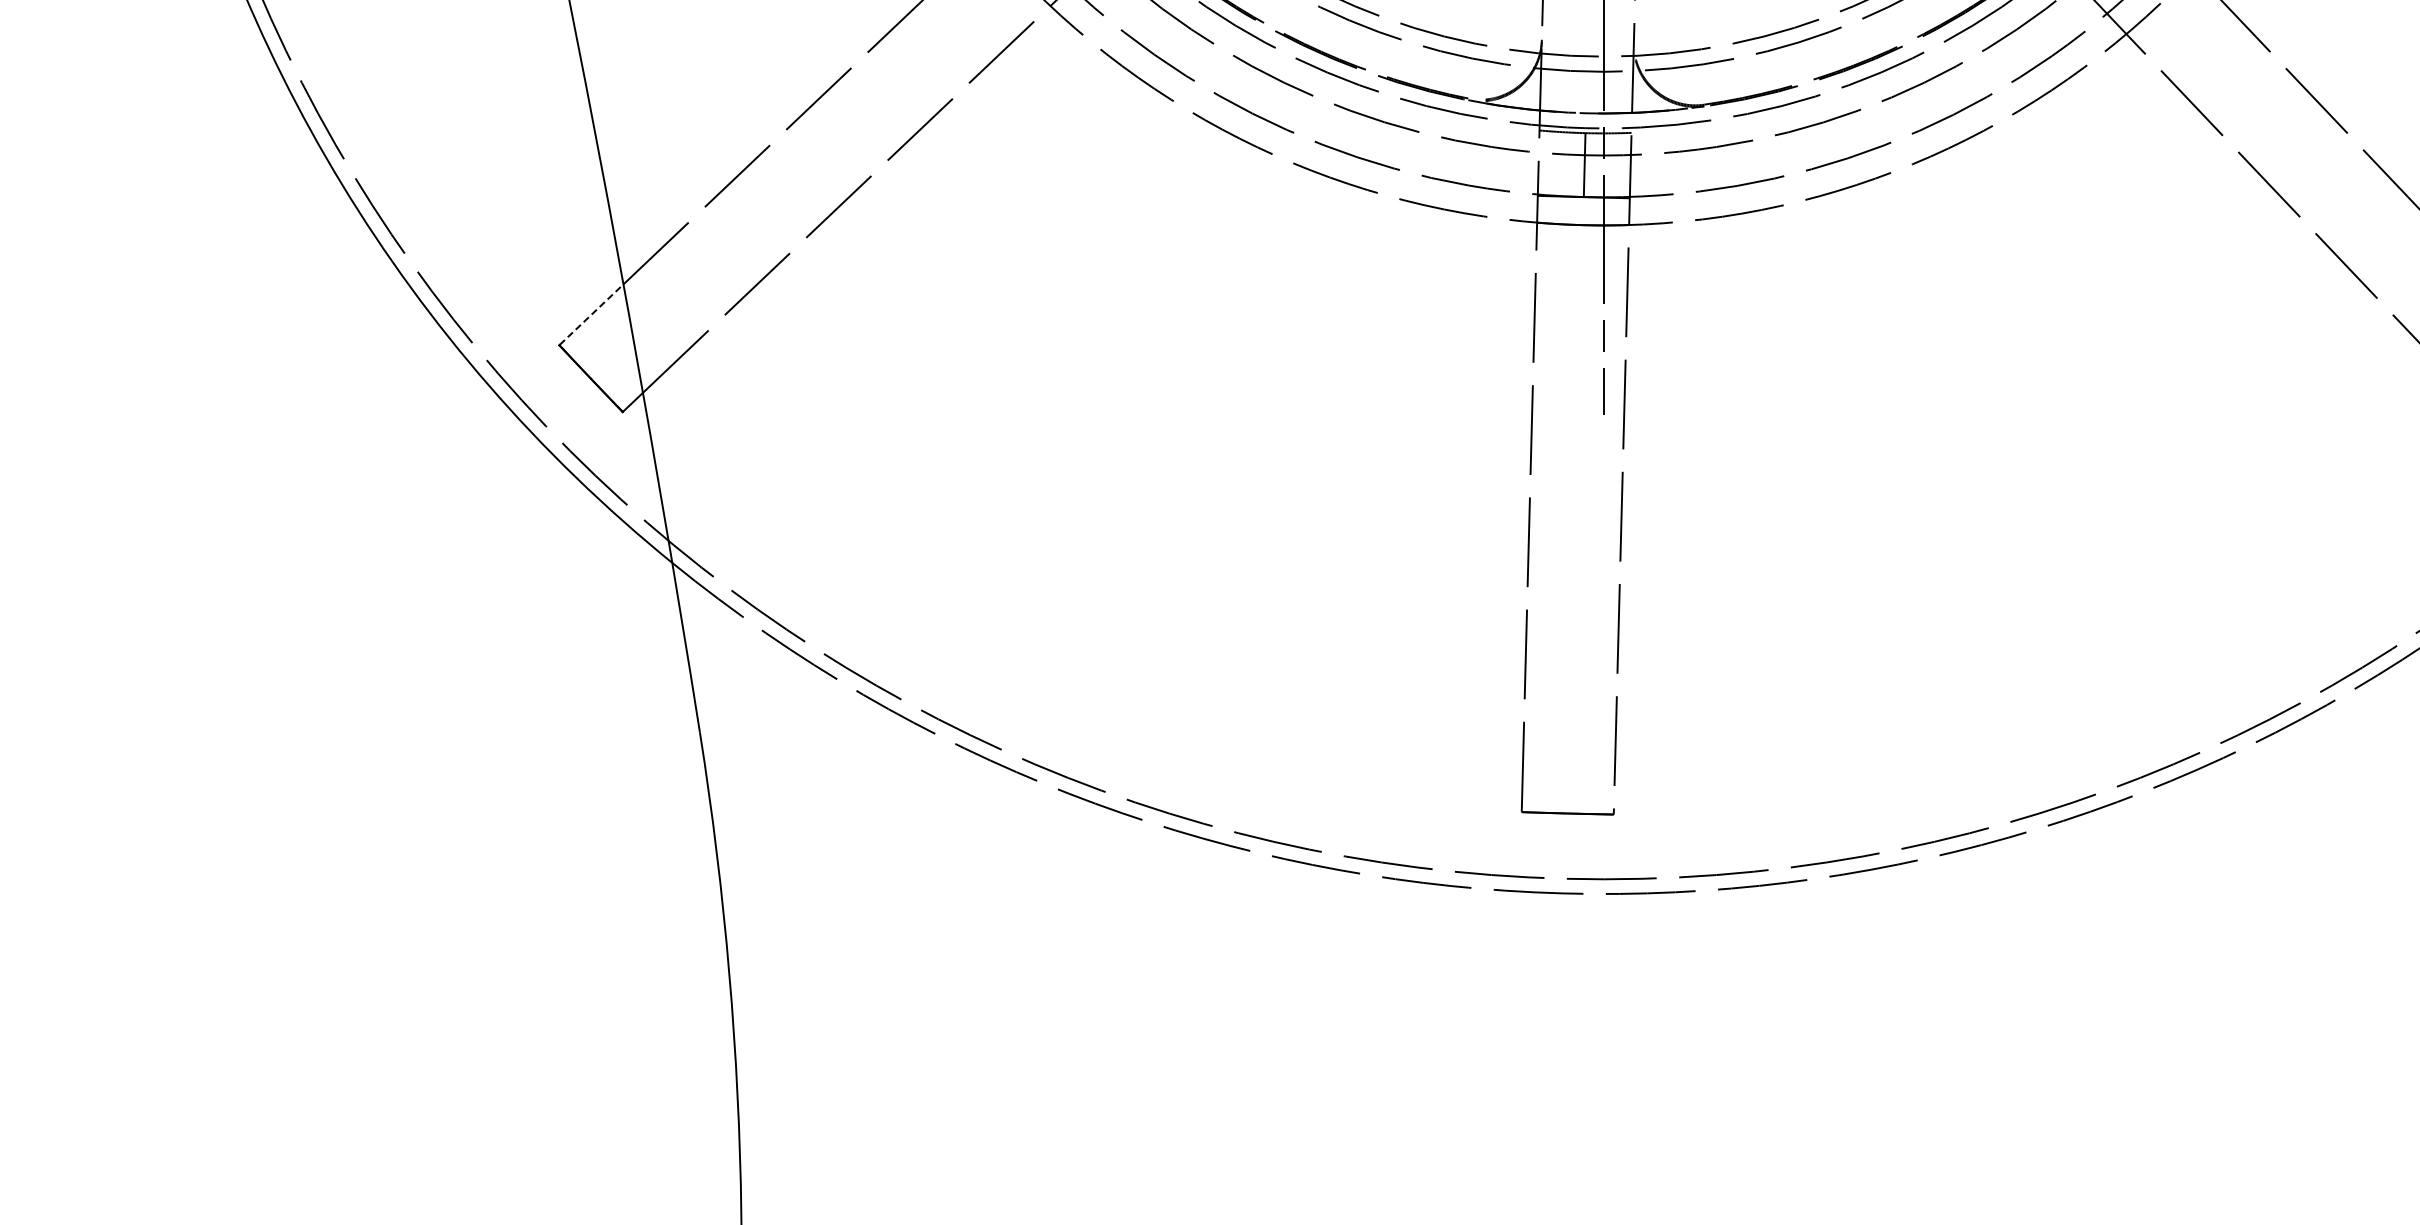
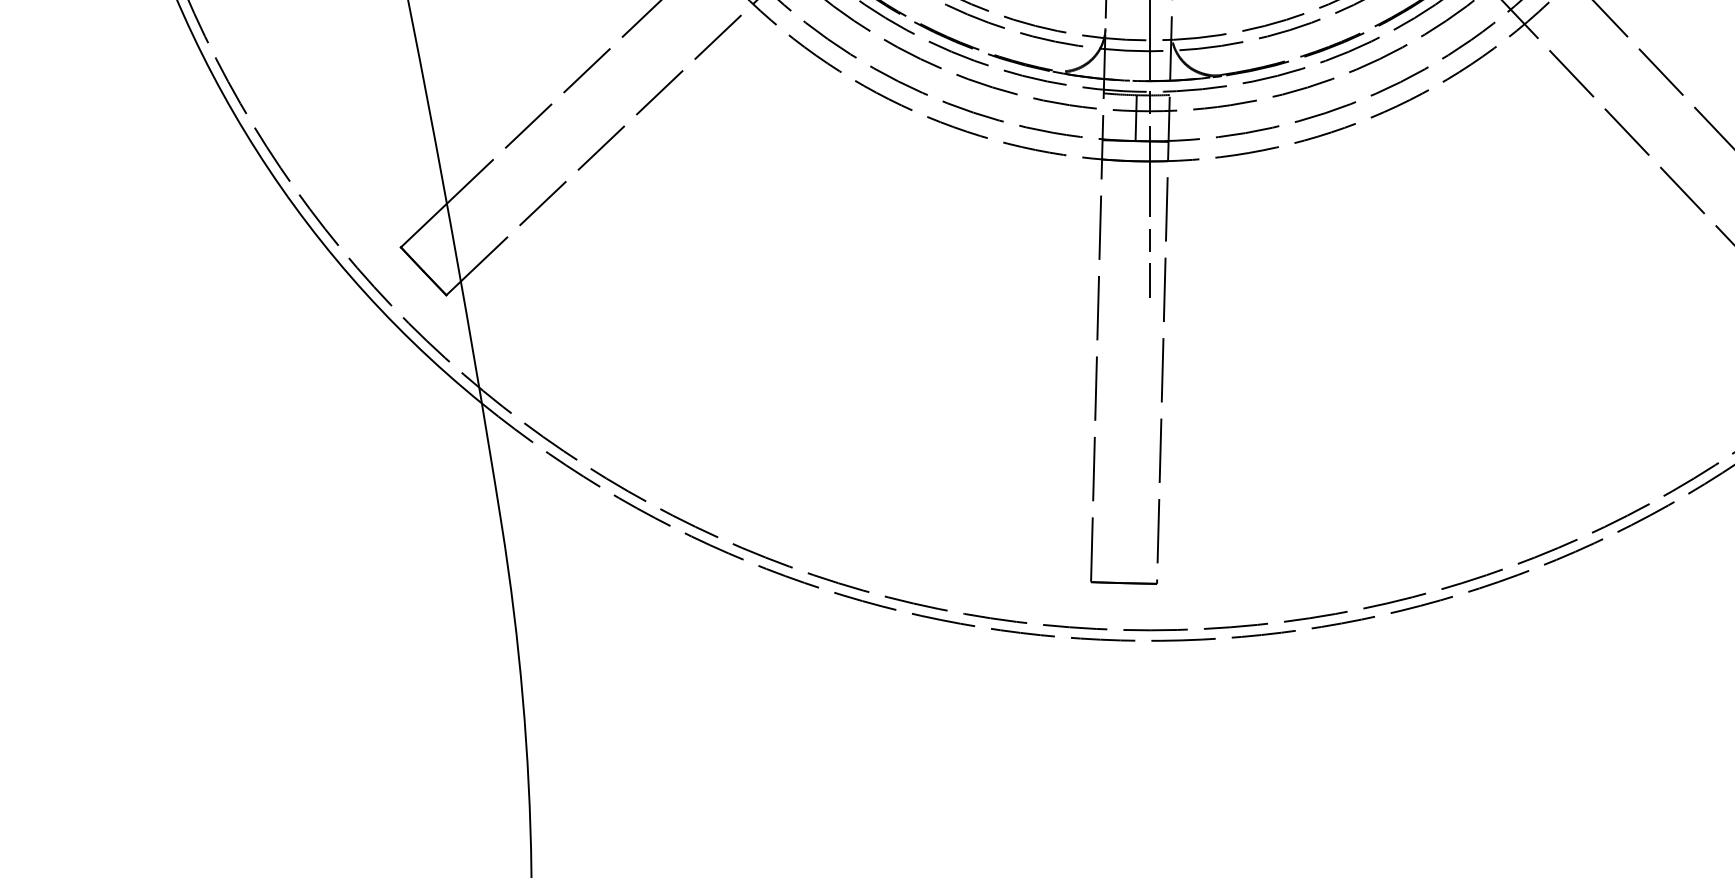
line: (591, 314) -> (423, 225), dashed -> solid

